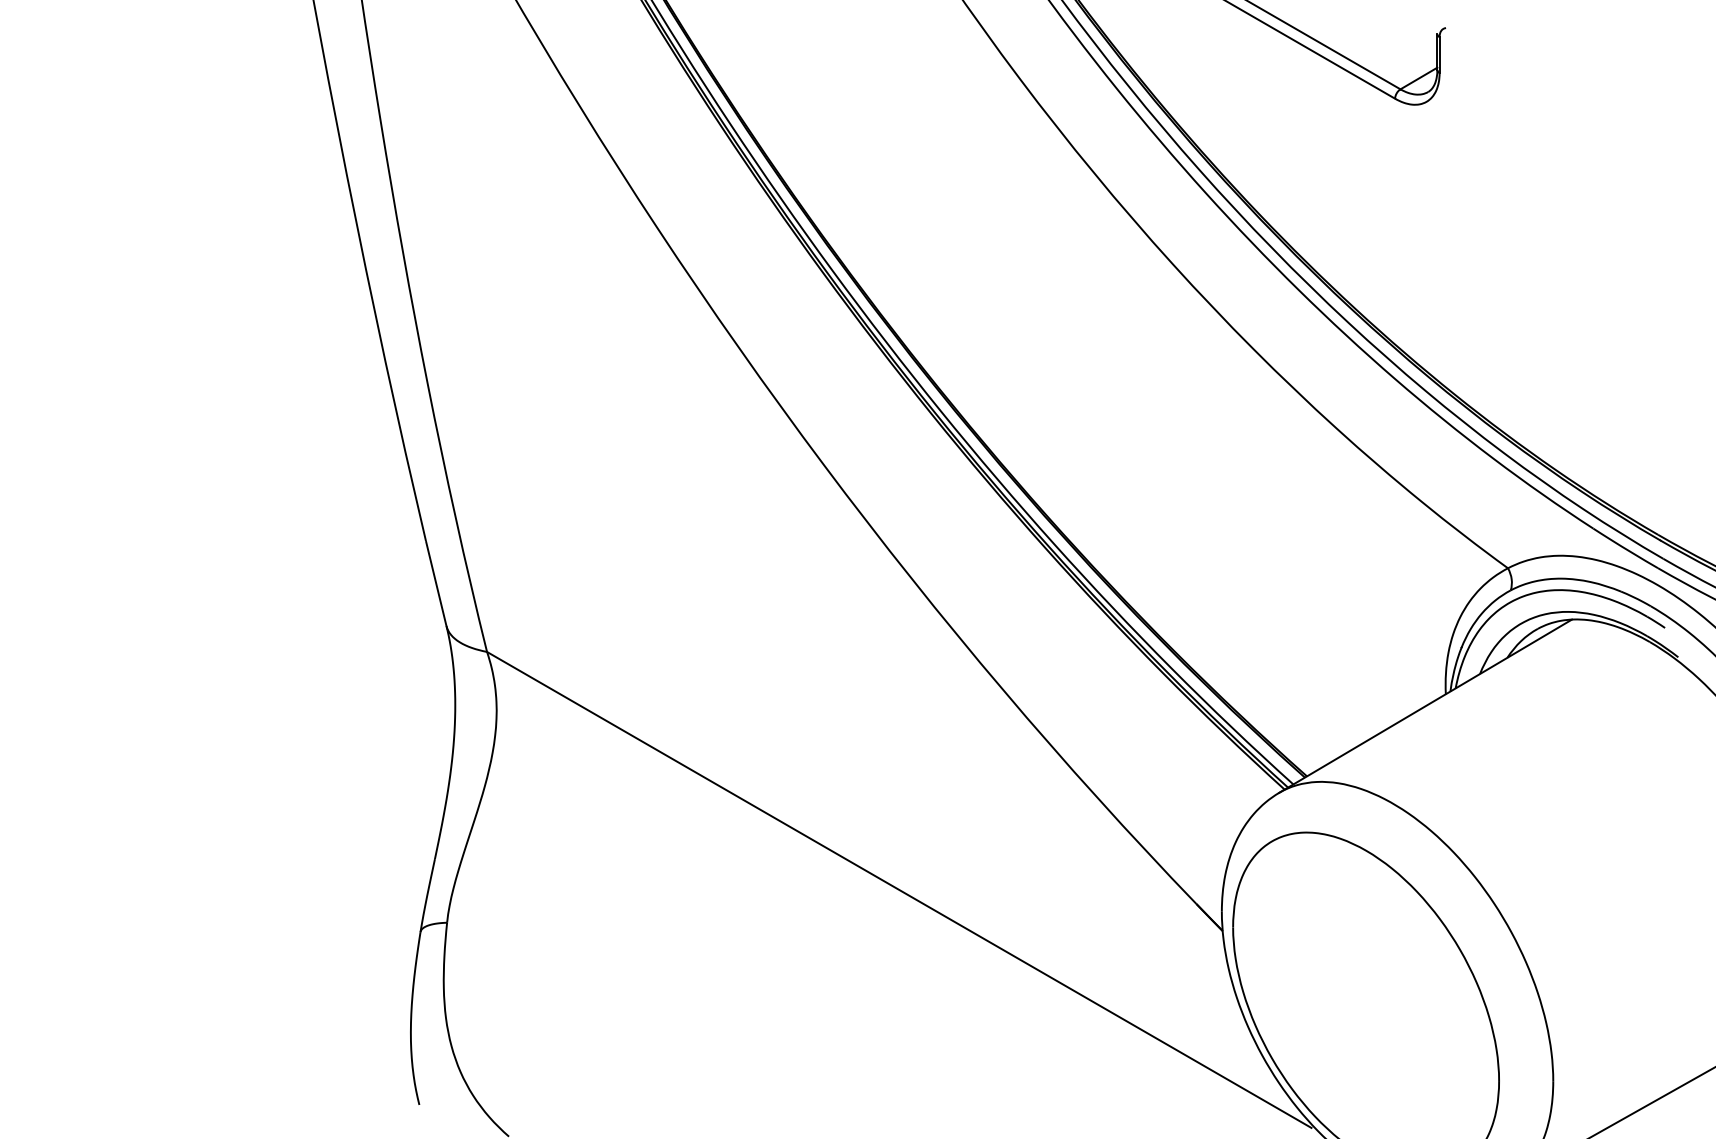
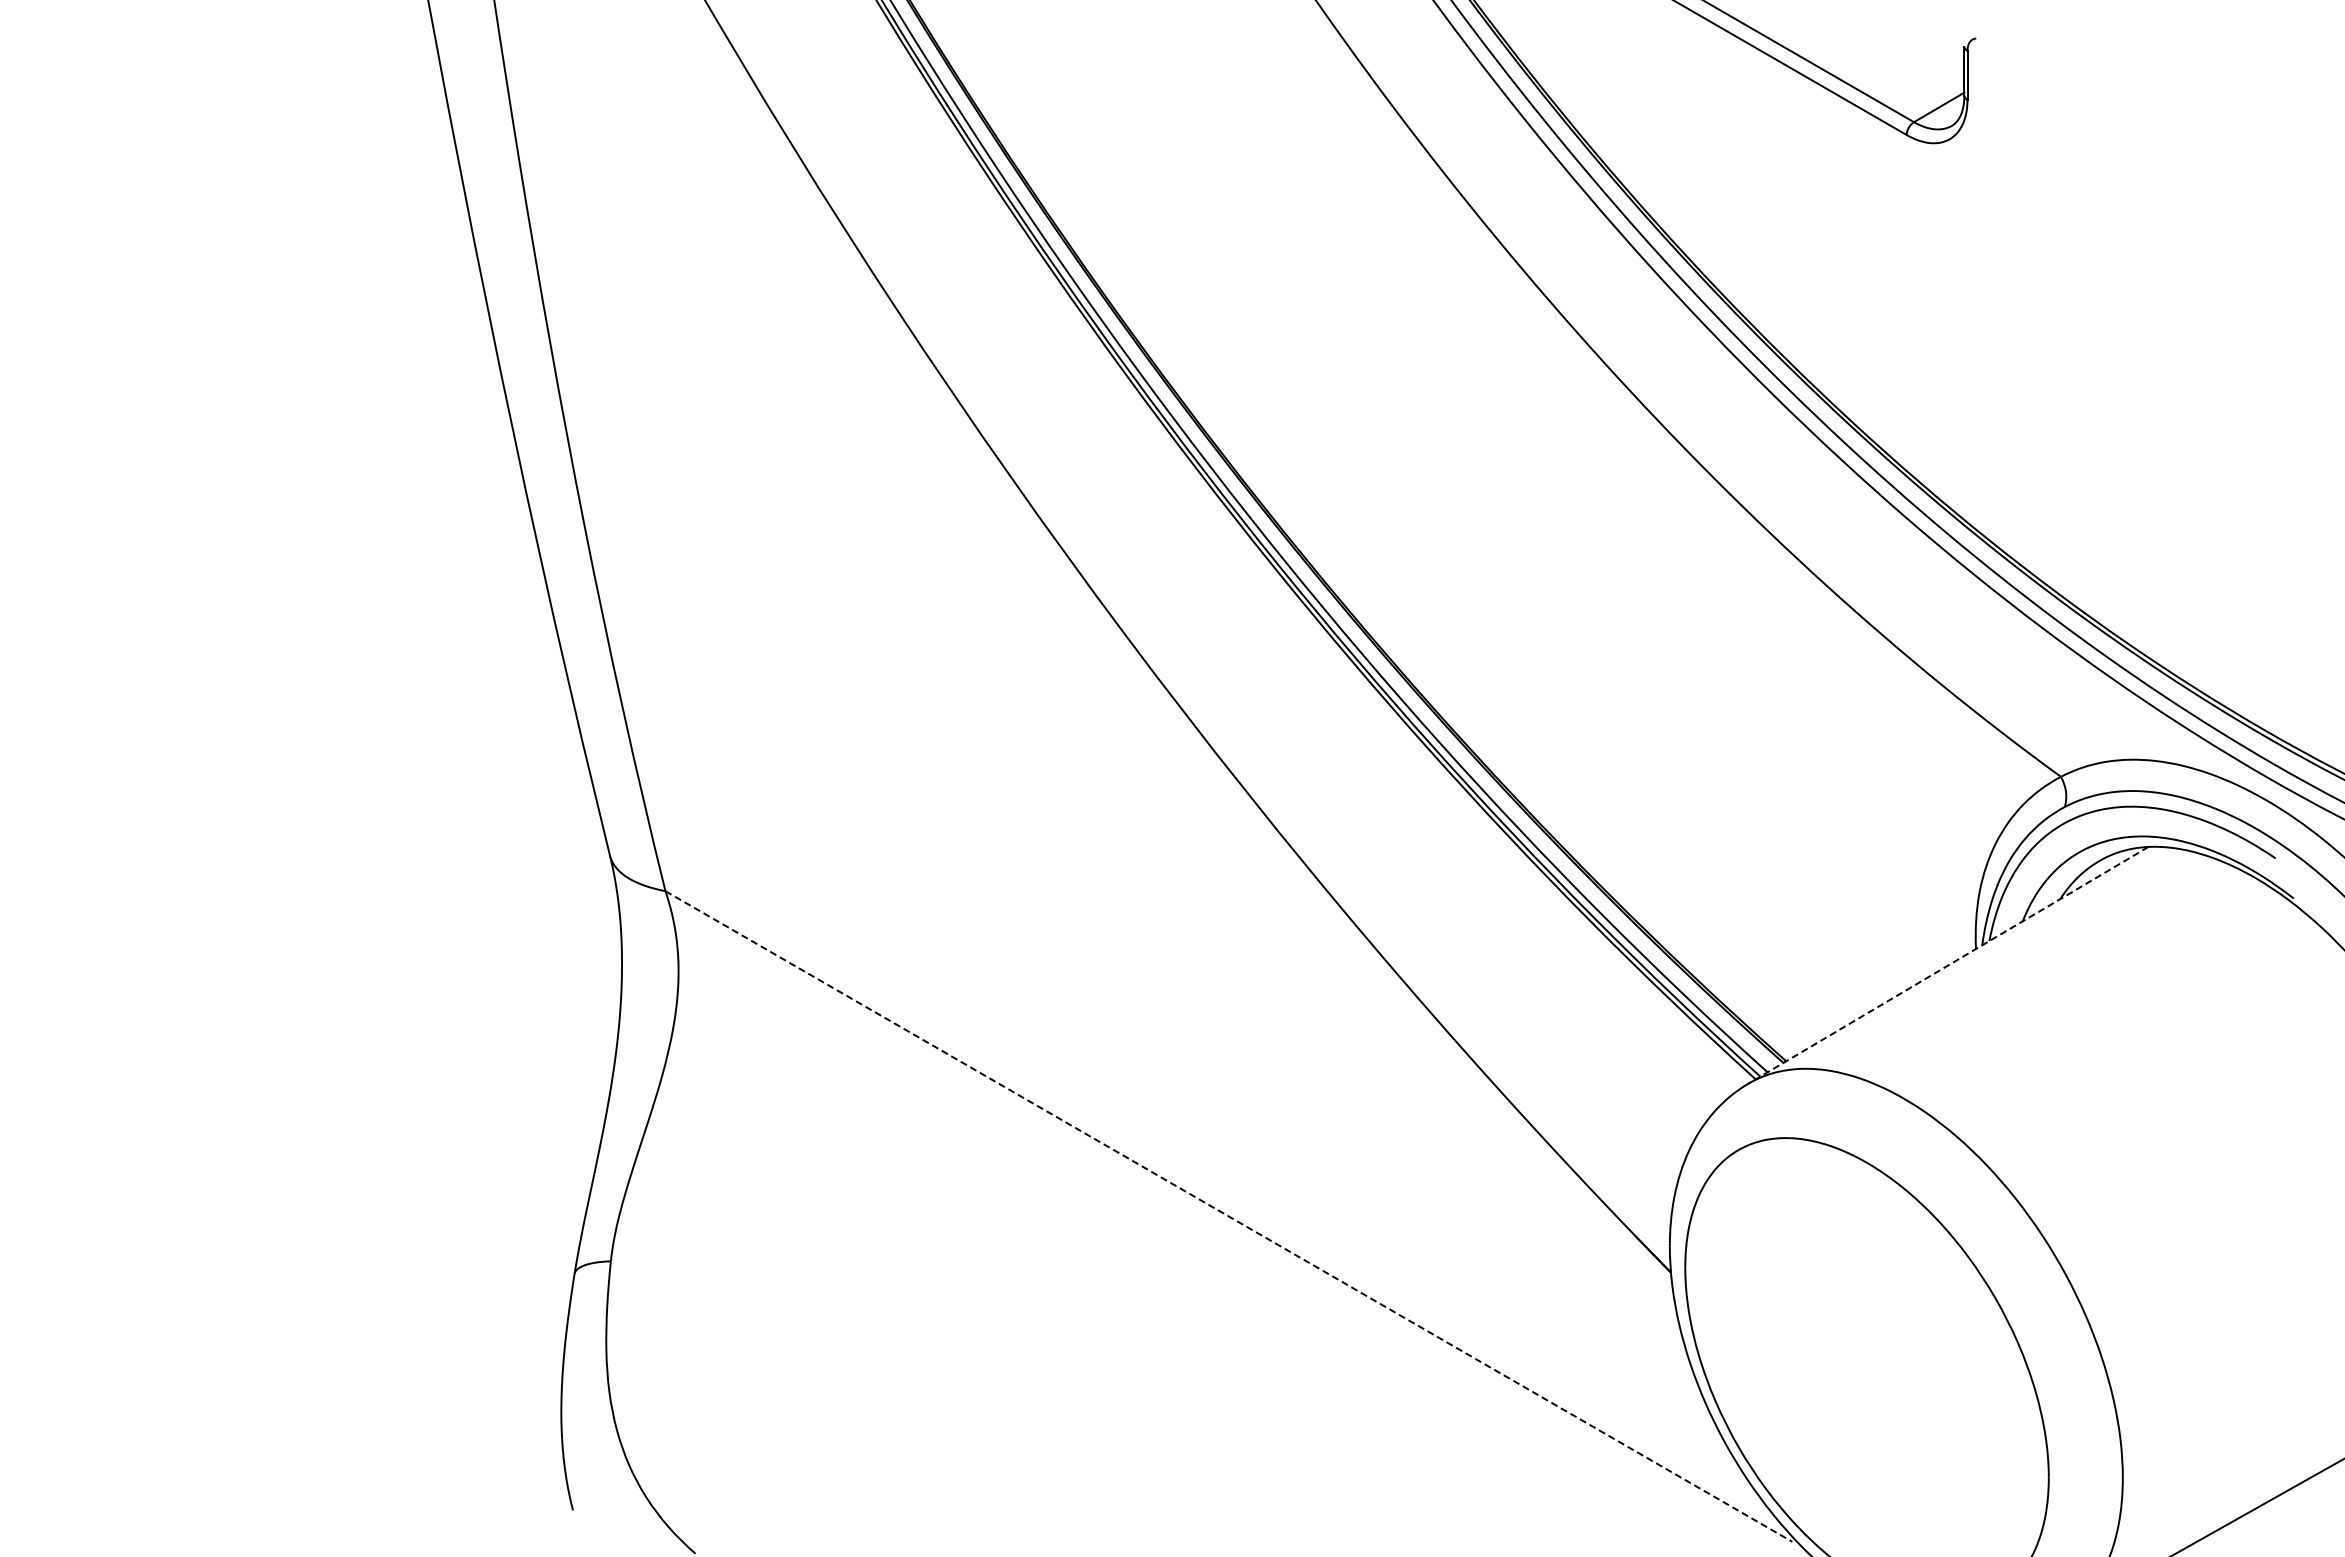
line: (1425, 706) -> (1948, 965), solid -> dashed
line: (898, 889) -> (1228, 1216), solid -> dashed

